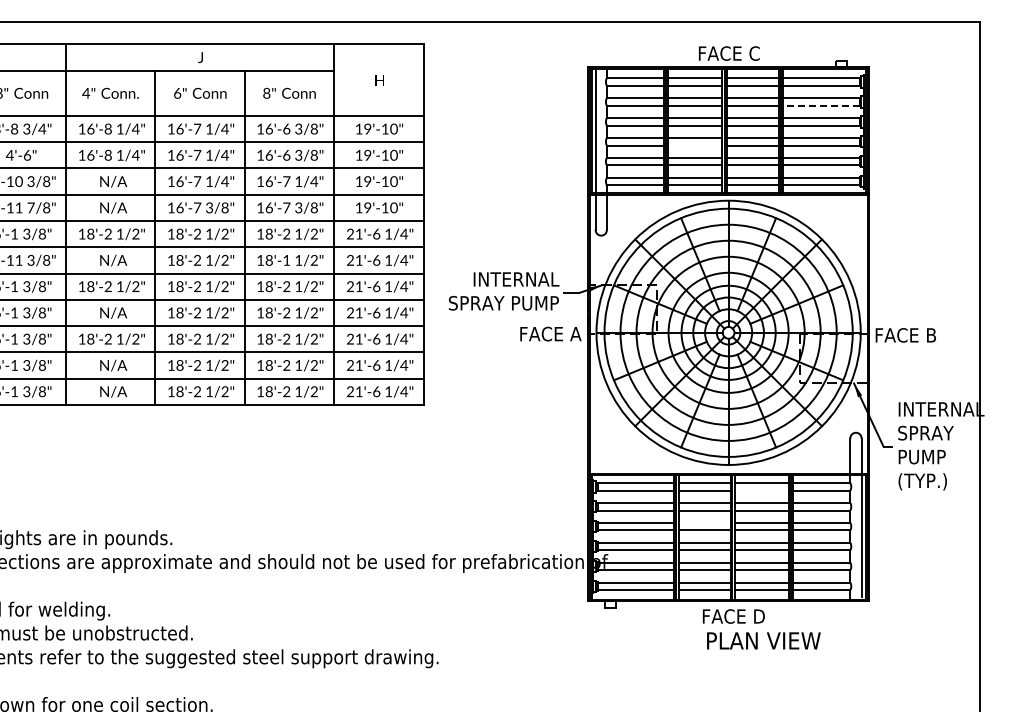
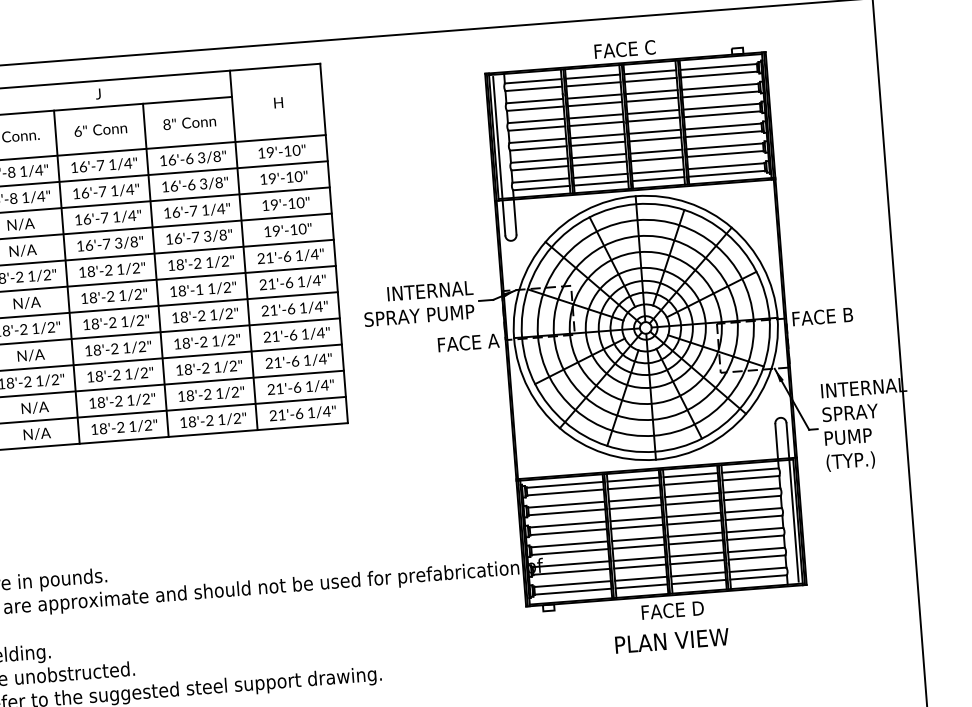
line: (820, 105) -> (719, 94), dashed -> solid
line: (694, 145) -> (597, 143), added
line: (761, 490) -> (690, 482), added
line: (704, 522) -> (636, 518), added
text: (763, 640) -> (671, 640), moved

